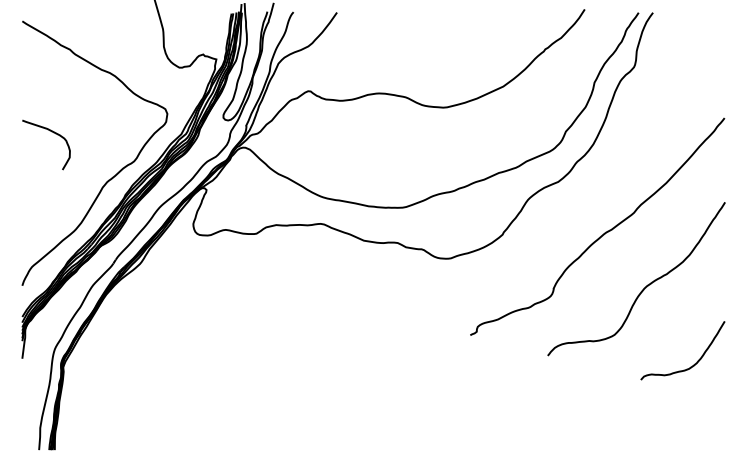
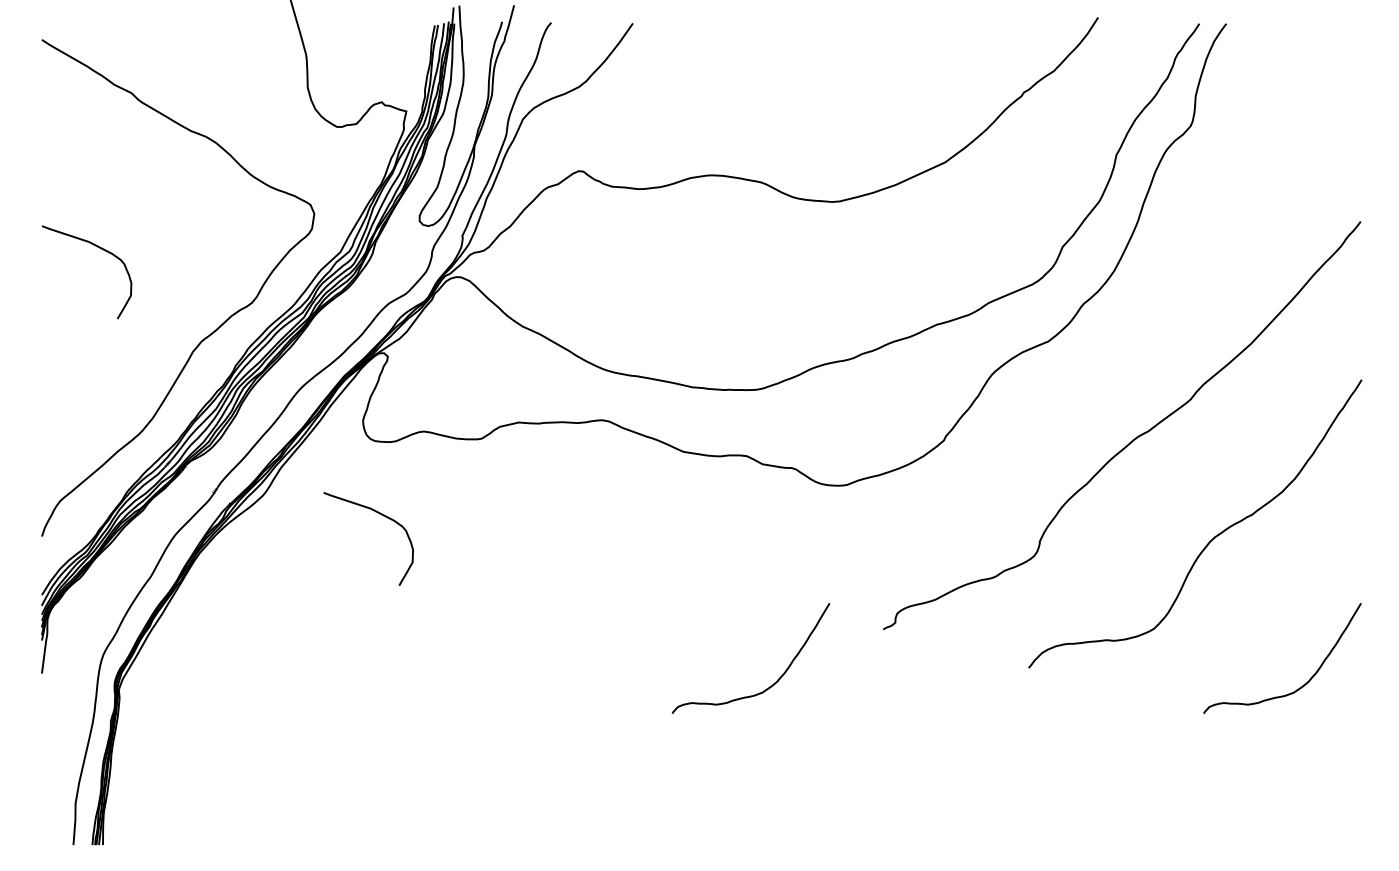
curve: (201, 274) -> (378, 515), added
curve: (411, 363) -> (772, 682), added

